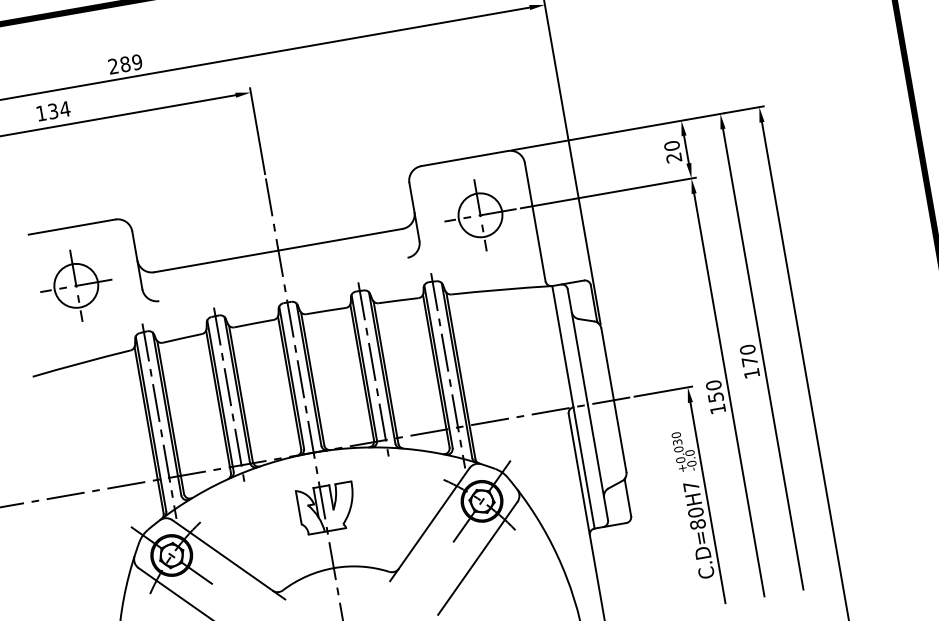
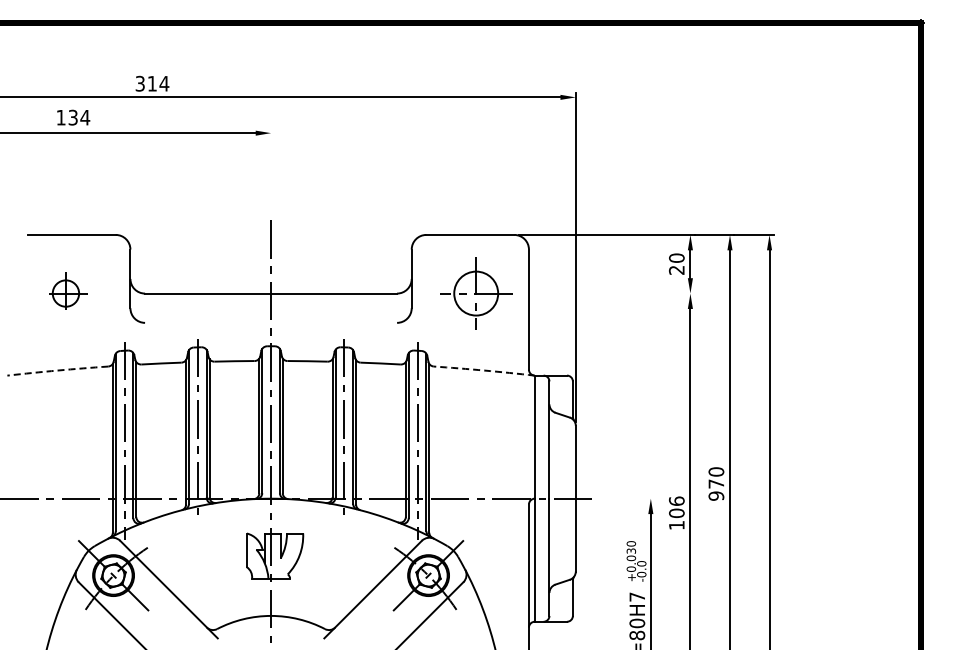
text: (125, 64) -> (152, 83), 289 -> 314
line: (257, 130) -> (271, 171), removed
line: (607, 193) -> (605, 293), removed
part: (75, 285) -> (65, 293), size x0.6
arc: (501, 289) -> (484, 370), solid -> dashed
arc: (81, 363) -> (57, 370), solid -> dashed
text: (751, 372) -> (716, 495), 170 -> 970
line: (662, 391) -> (625, 498), removed
text: (714, 391) -> (676, 507), 150 -> 106

